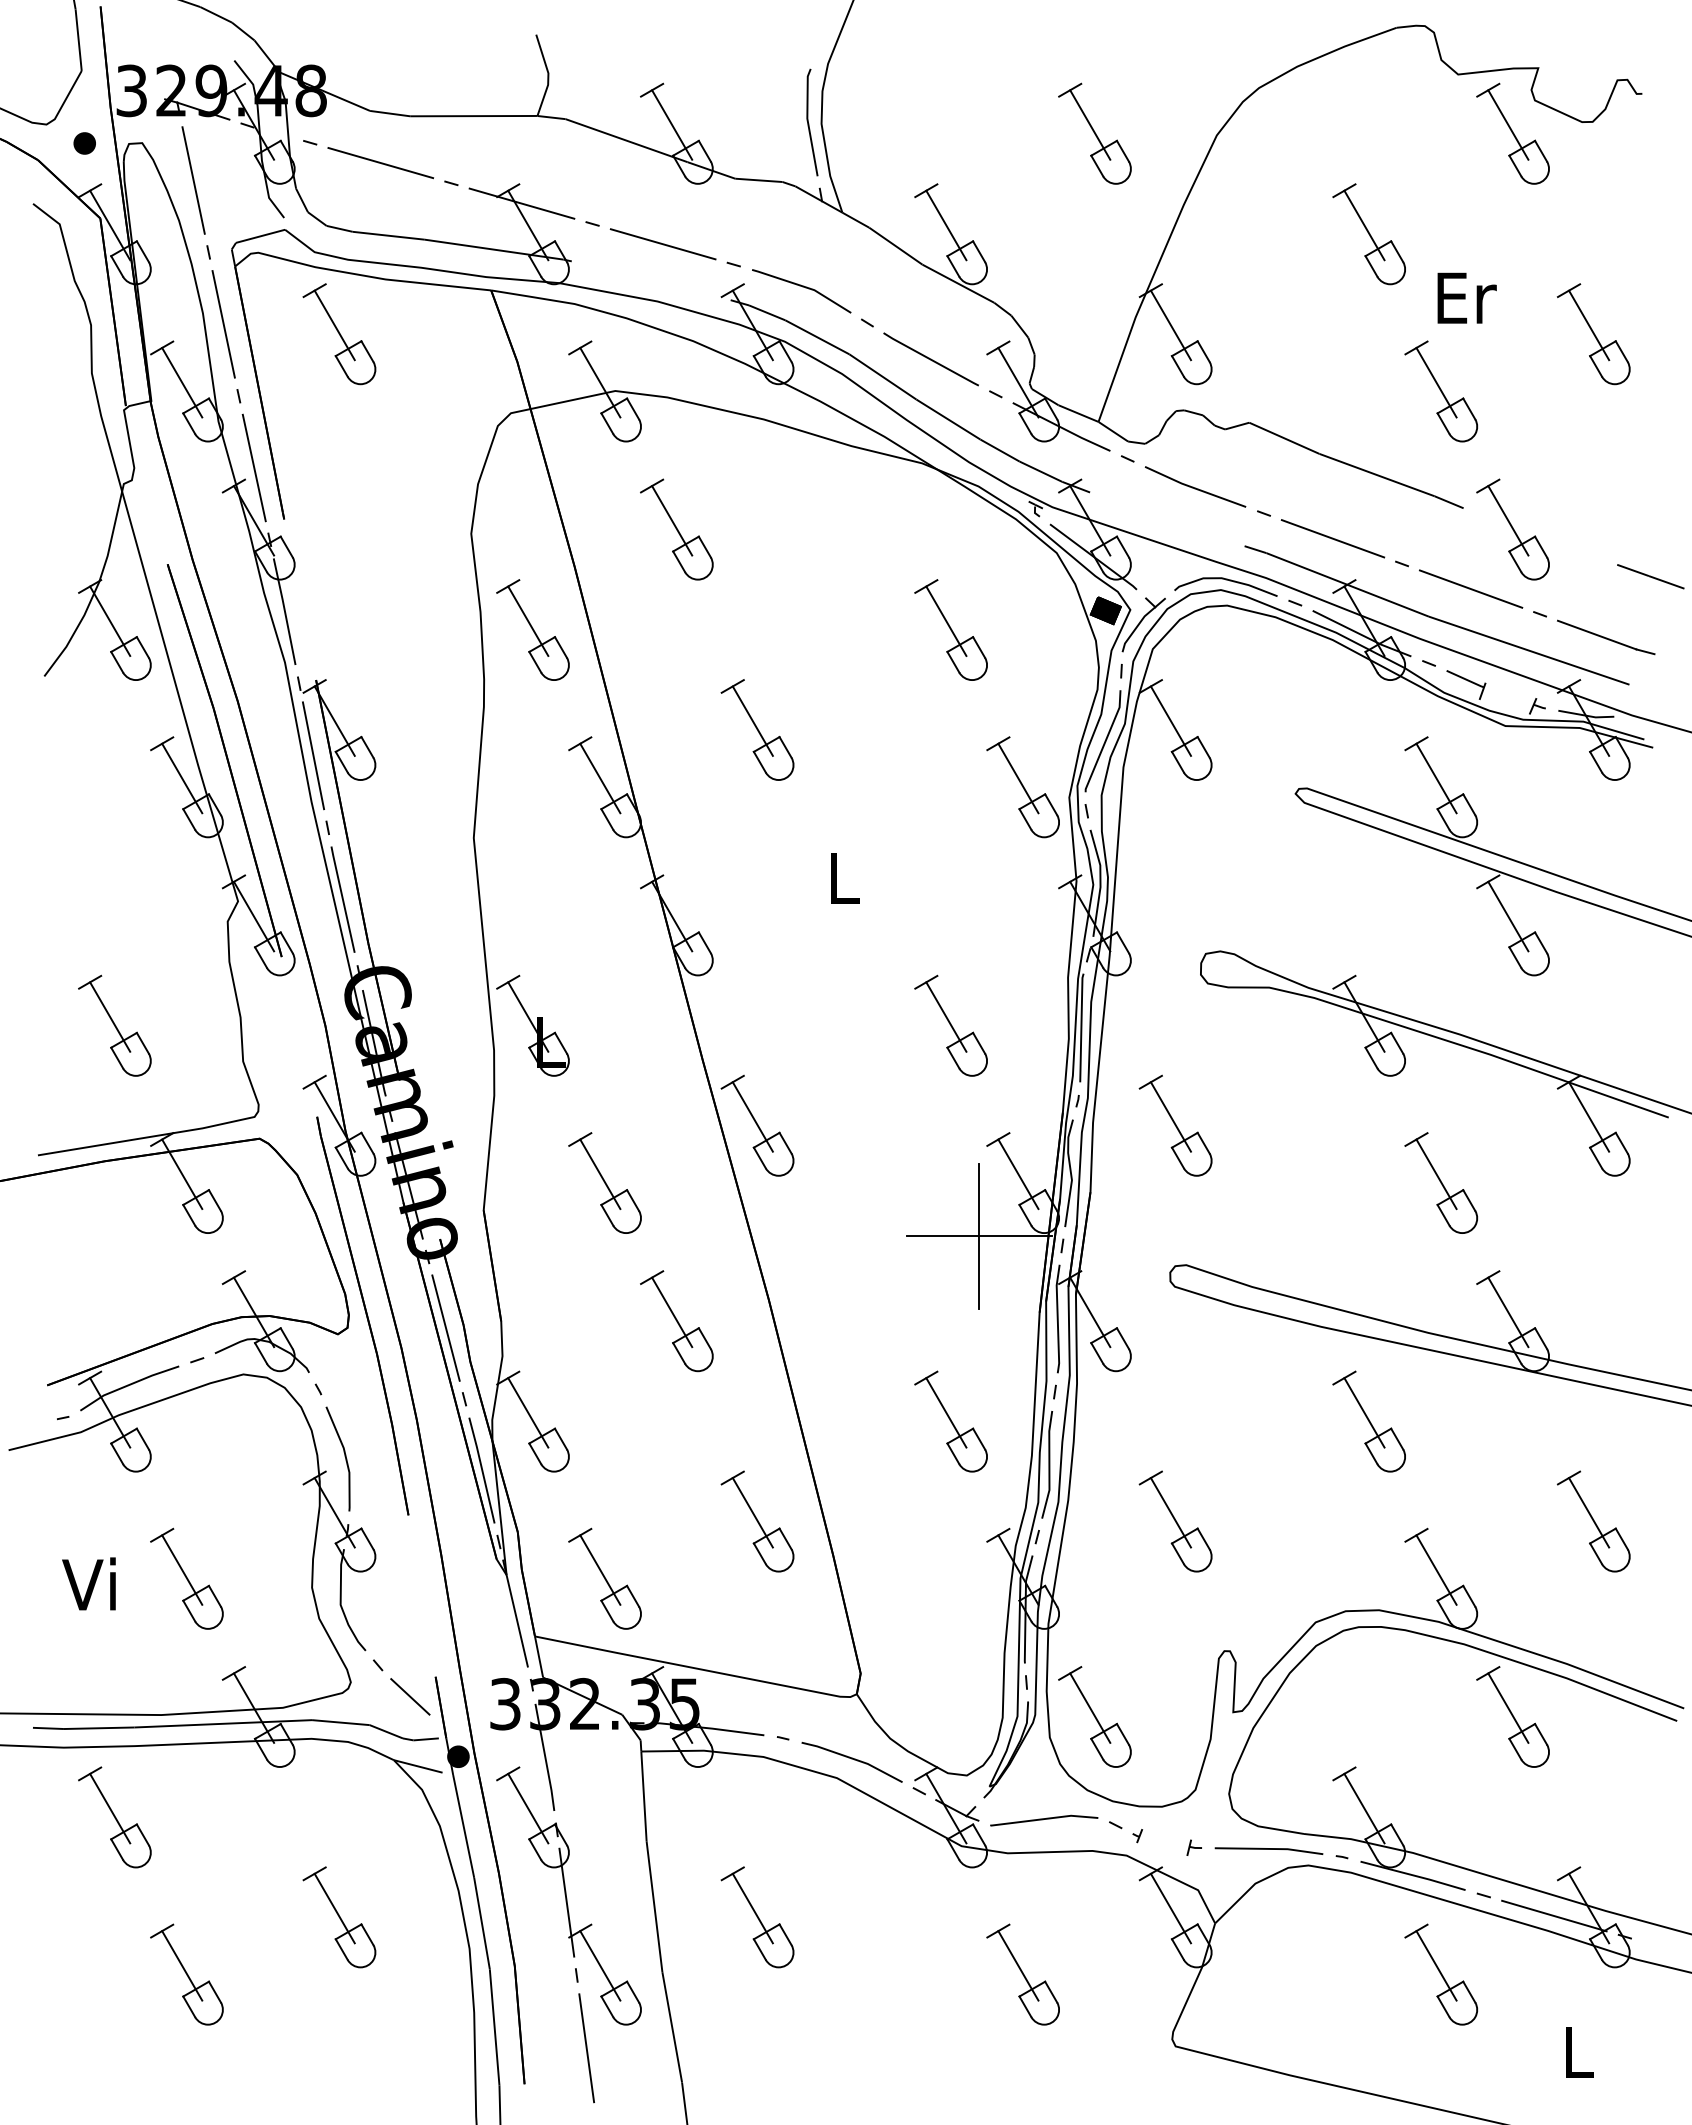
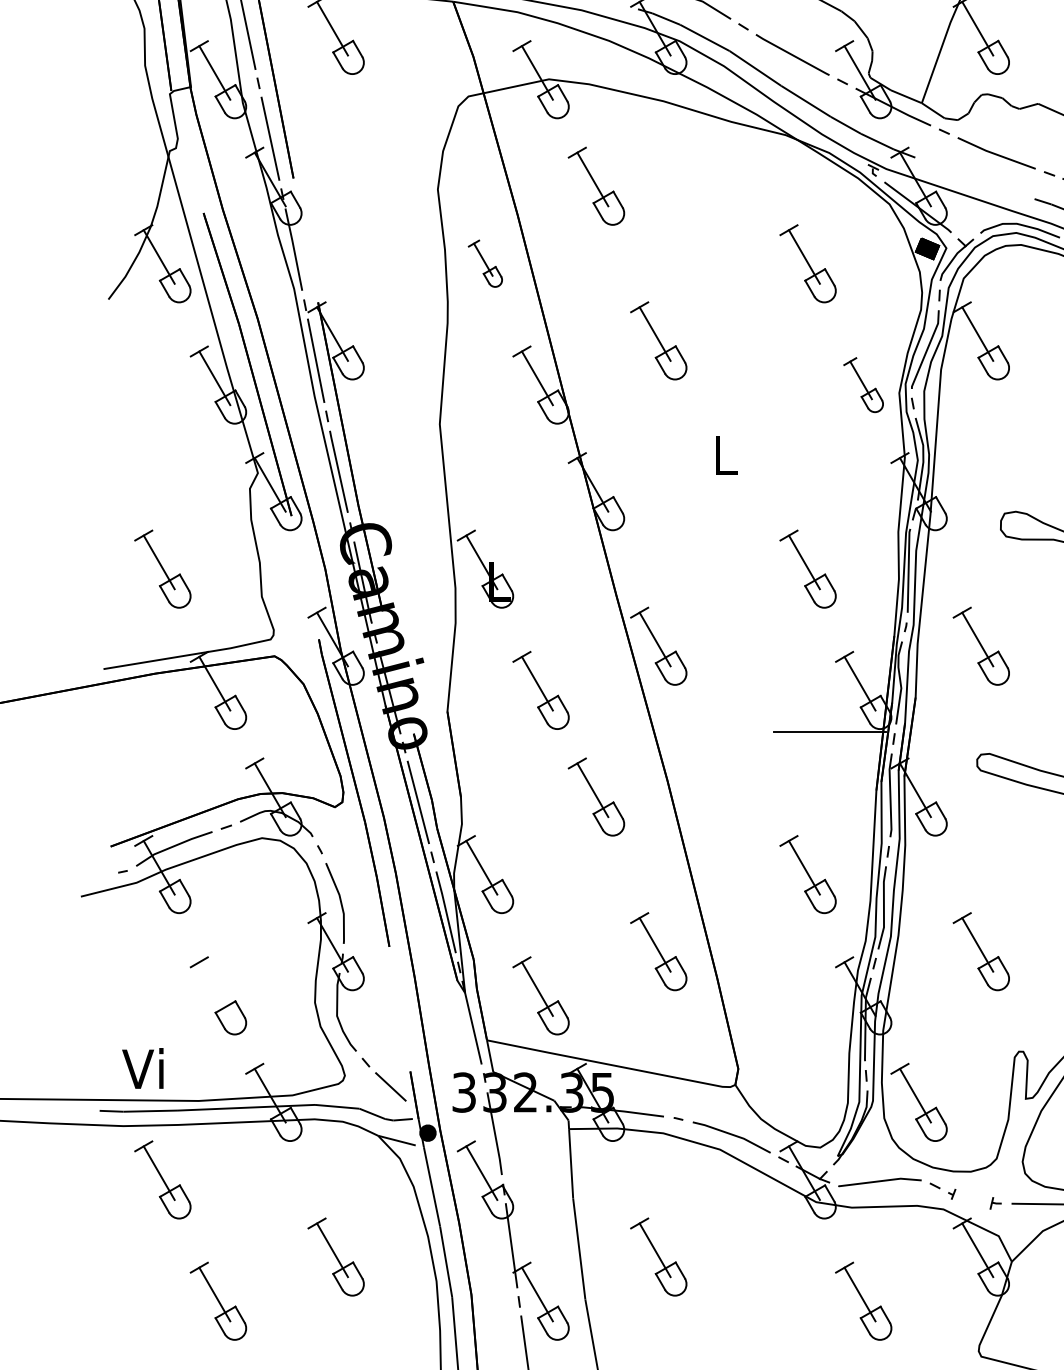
part: (532, 629) -> (485, 263), size x0.6
part: (1022, 787) -> (863, 385), size x0.7
line: (979, 1236) -> (830, 731), removed
line: (182, 1569) -> (215, 988), removed
text: (88, 1583) -> (142, 1068), moved

